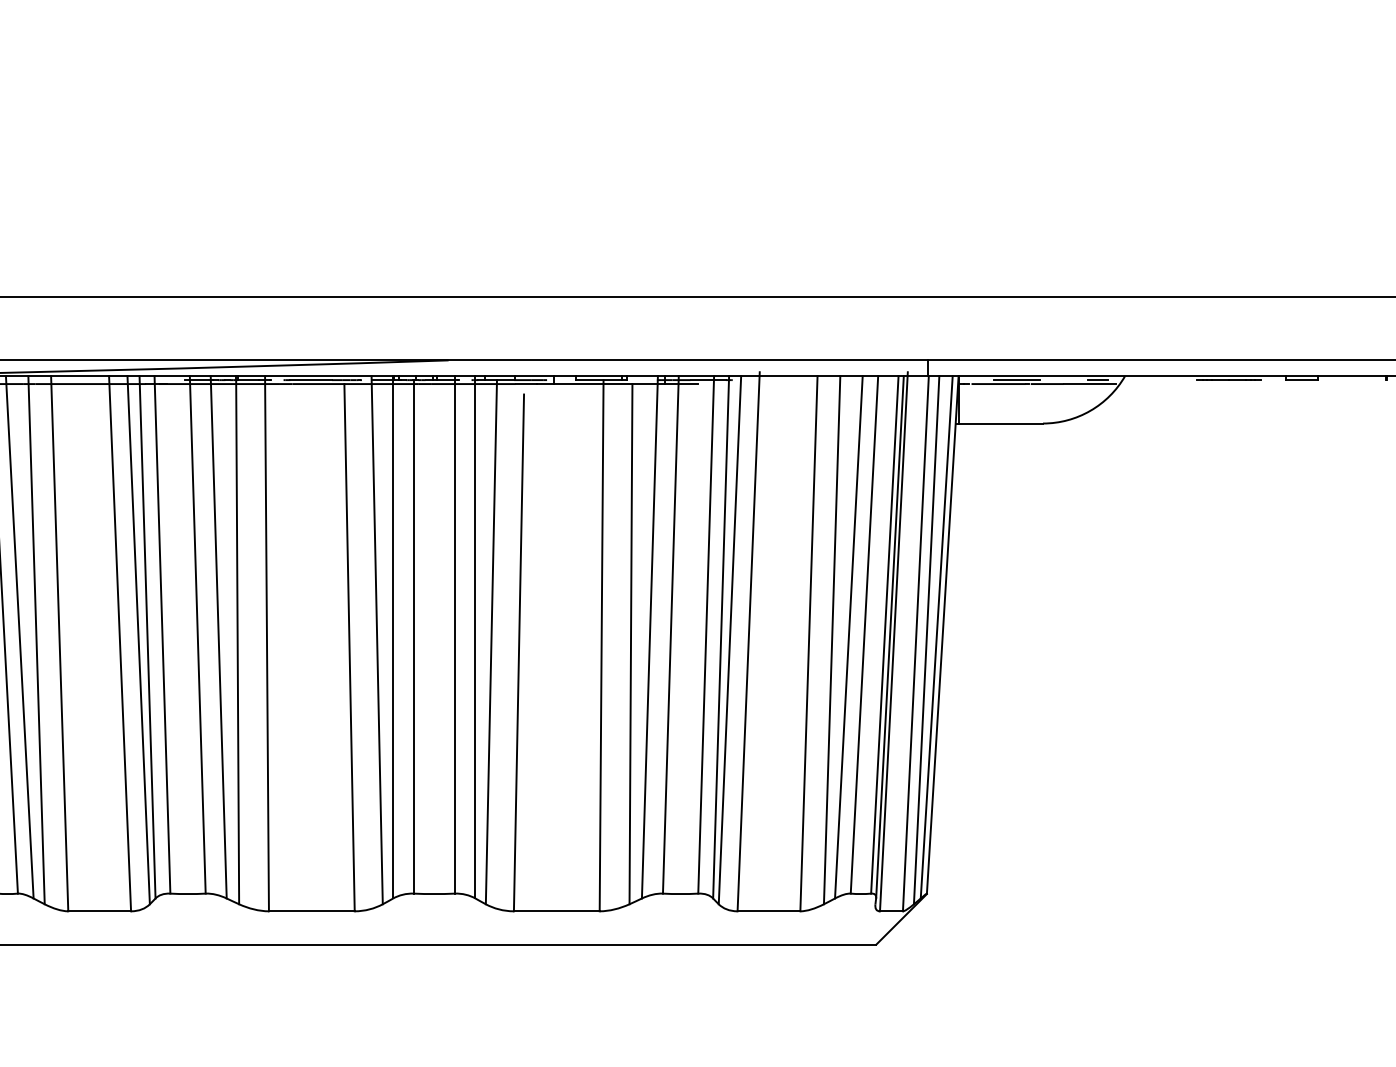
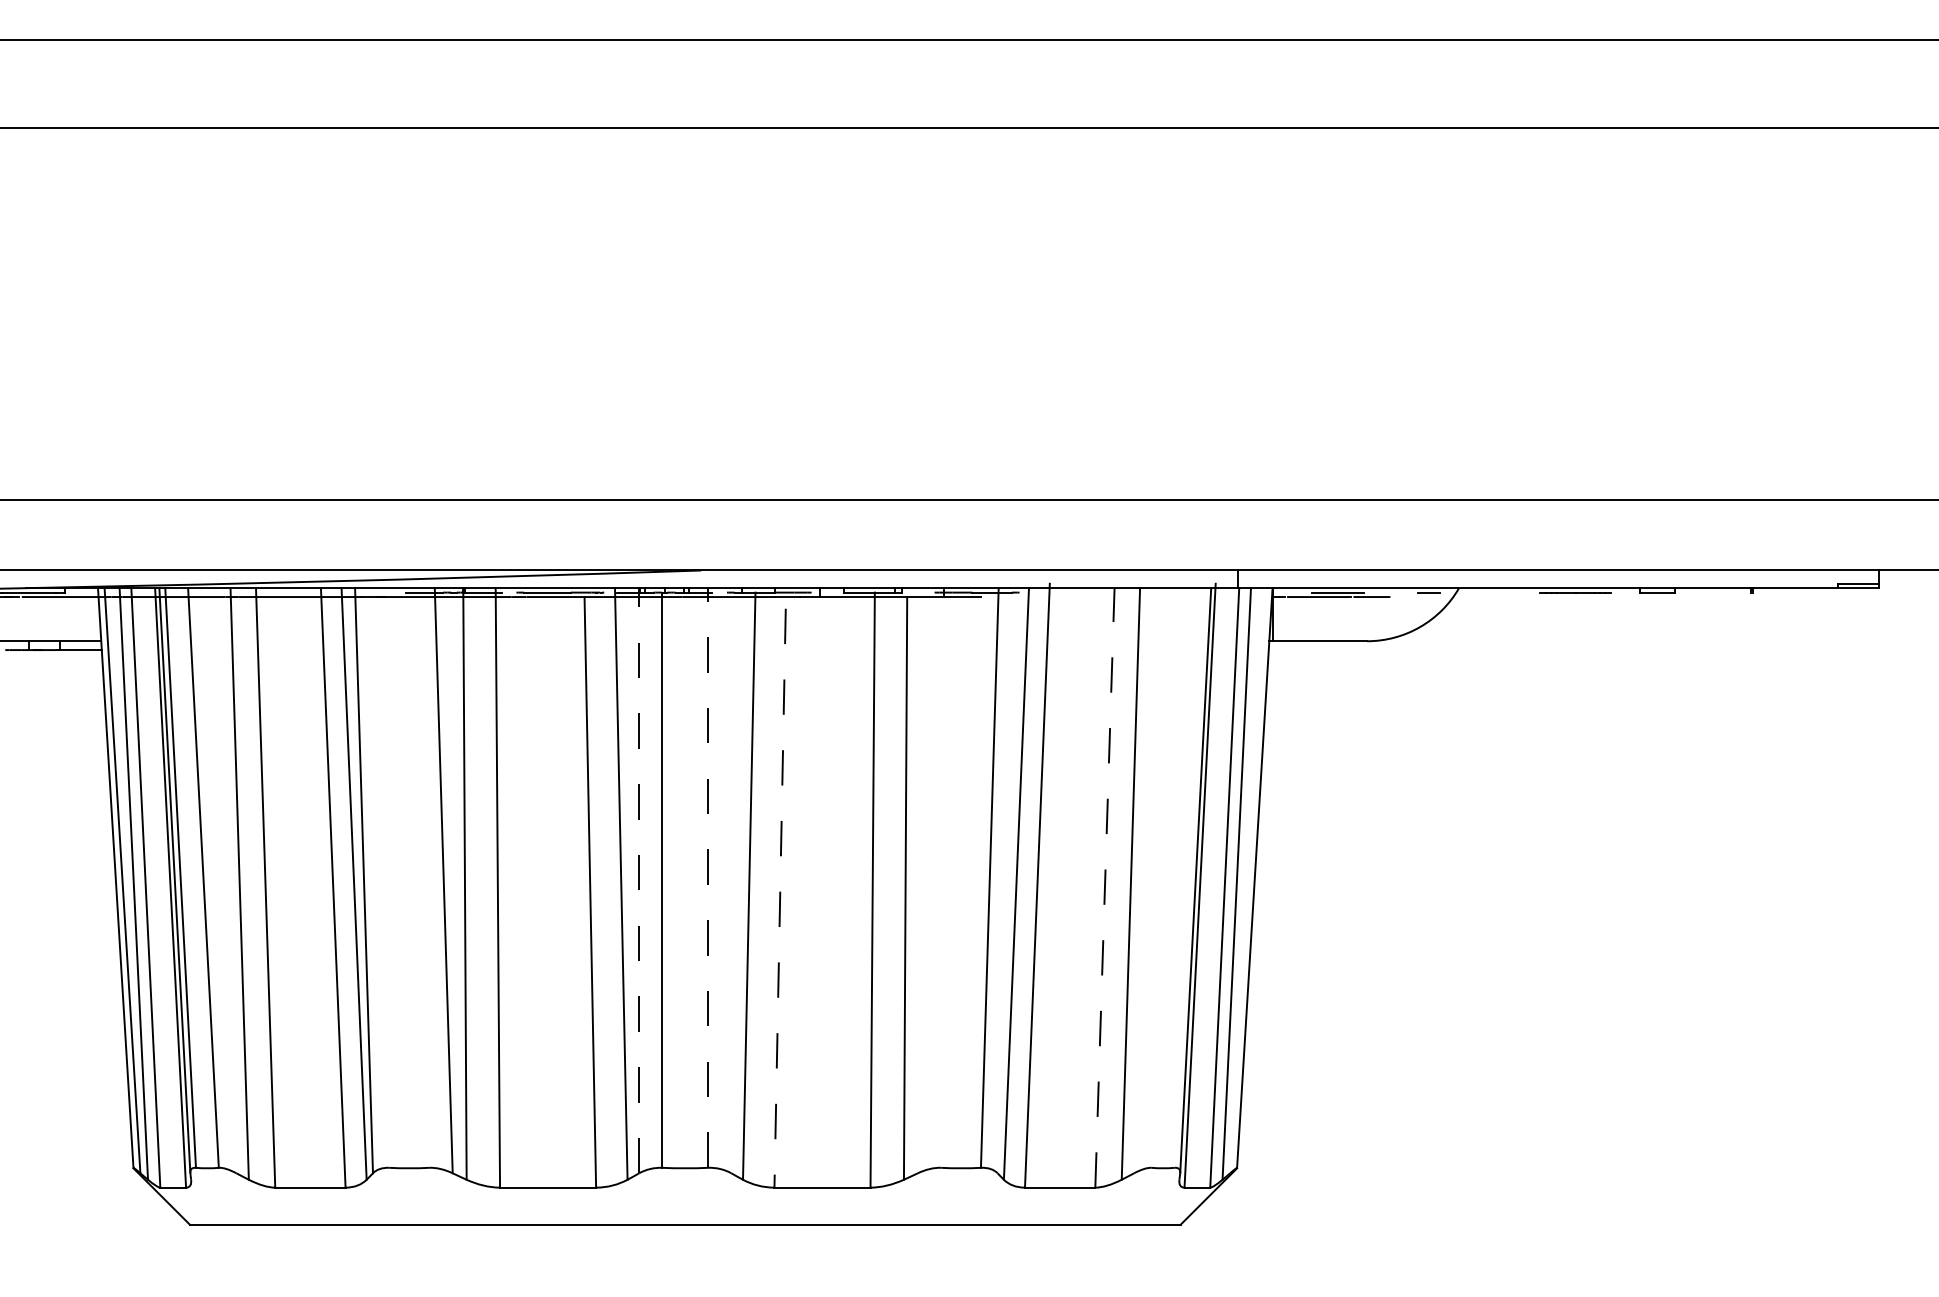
line: (1089, 384) -> (1419, 597), removed
line: (162, 634) -> (380, 877), removed
line: (197, 634) -> (420, 877), removed
line: (671, 634) -> (950, 877), removed
line: (863, 634) -> (1166, 877), removed
line: (884, 634) -> (1189, 877), removed
line: (455, 635) -> (708, 878), solid -> dashed
line: (19, 637) -> (220, 880), removed
line: (393, 637) -> (639, 880), solid -> dashed
line: (475, 637) -> (731, 880), removed
line: (649, 637) -> (926, 880), removed
line: (721, 637) -> (1006, 880), removed
line: (848, 637) -> (1149, 880), removed
line: (936, 637) -> (1247, 880), removed
line: (808, 643) -> (1104, 887), solid -> dashed
line: (519, 653) -> (780, 898), solid -> dashed

